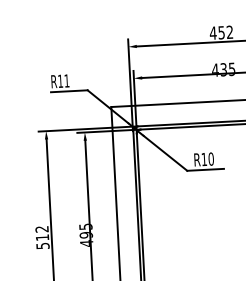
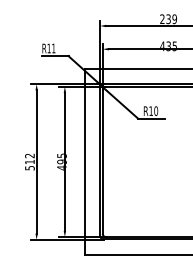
text: (221, 33) -> (168, 19), 452 -> 239

